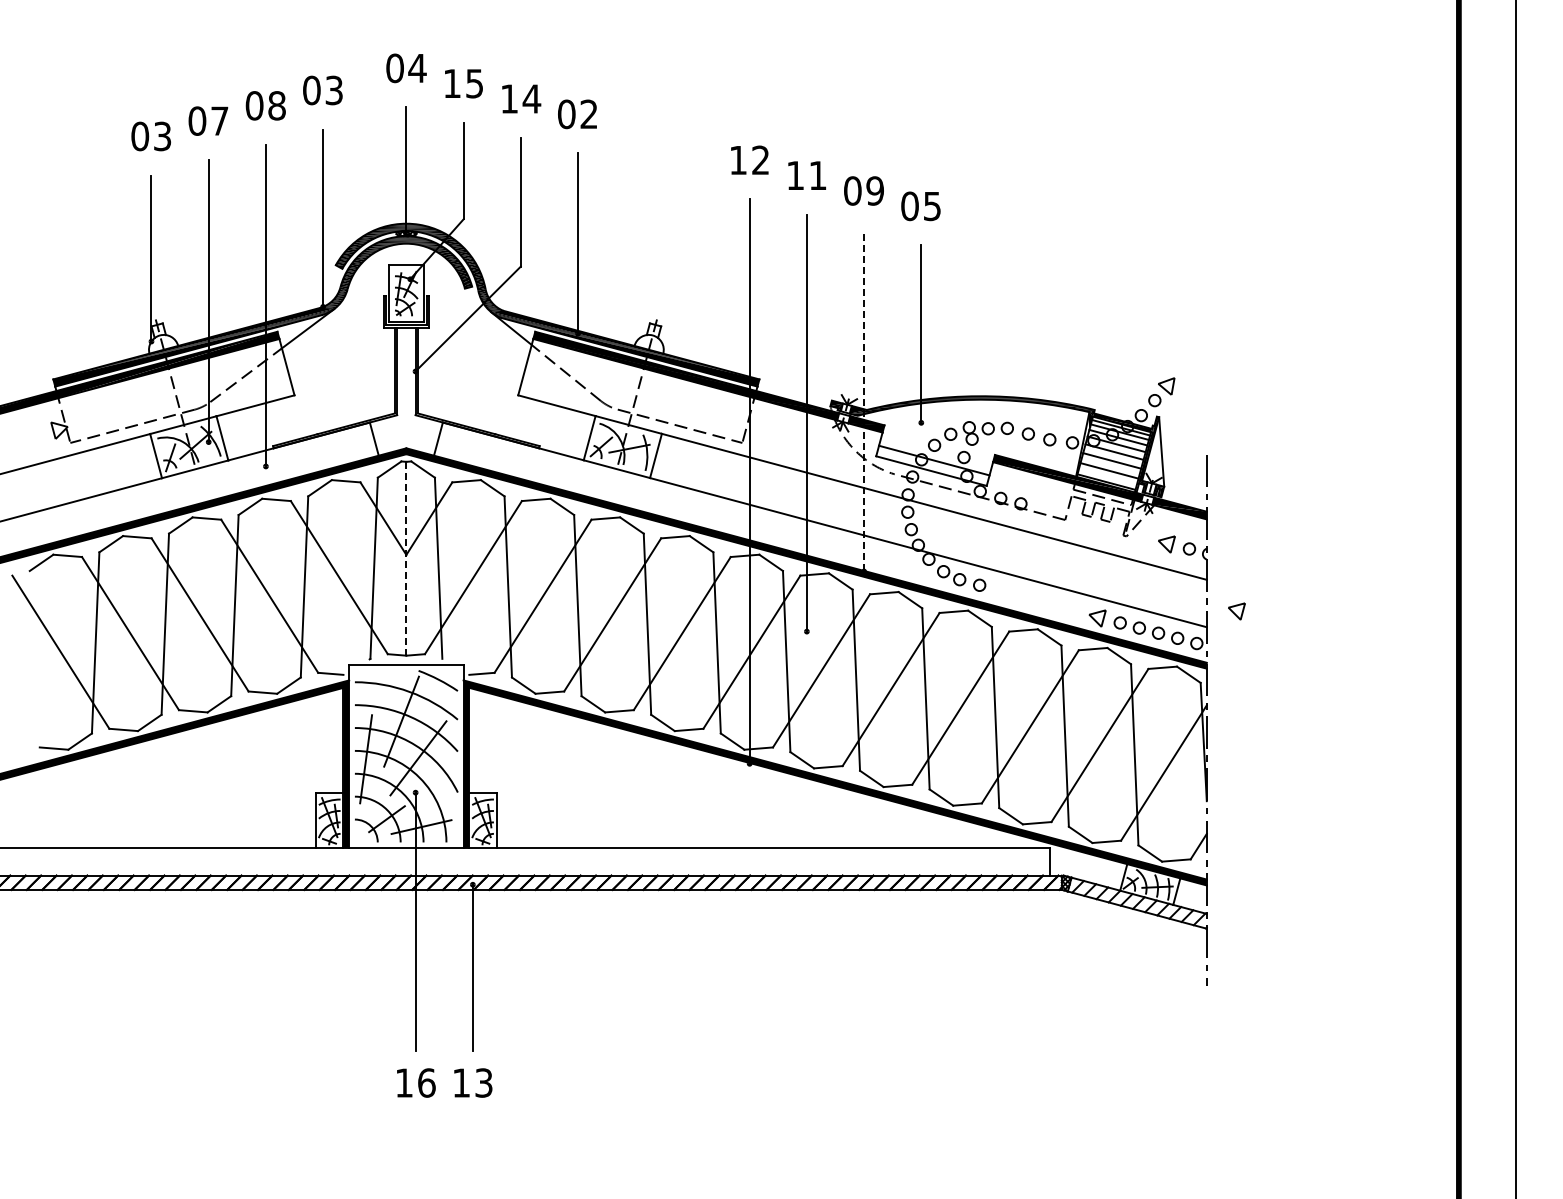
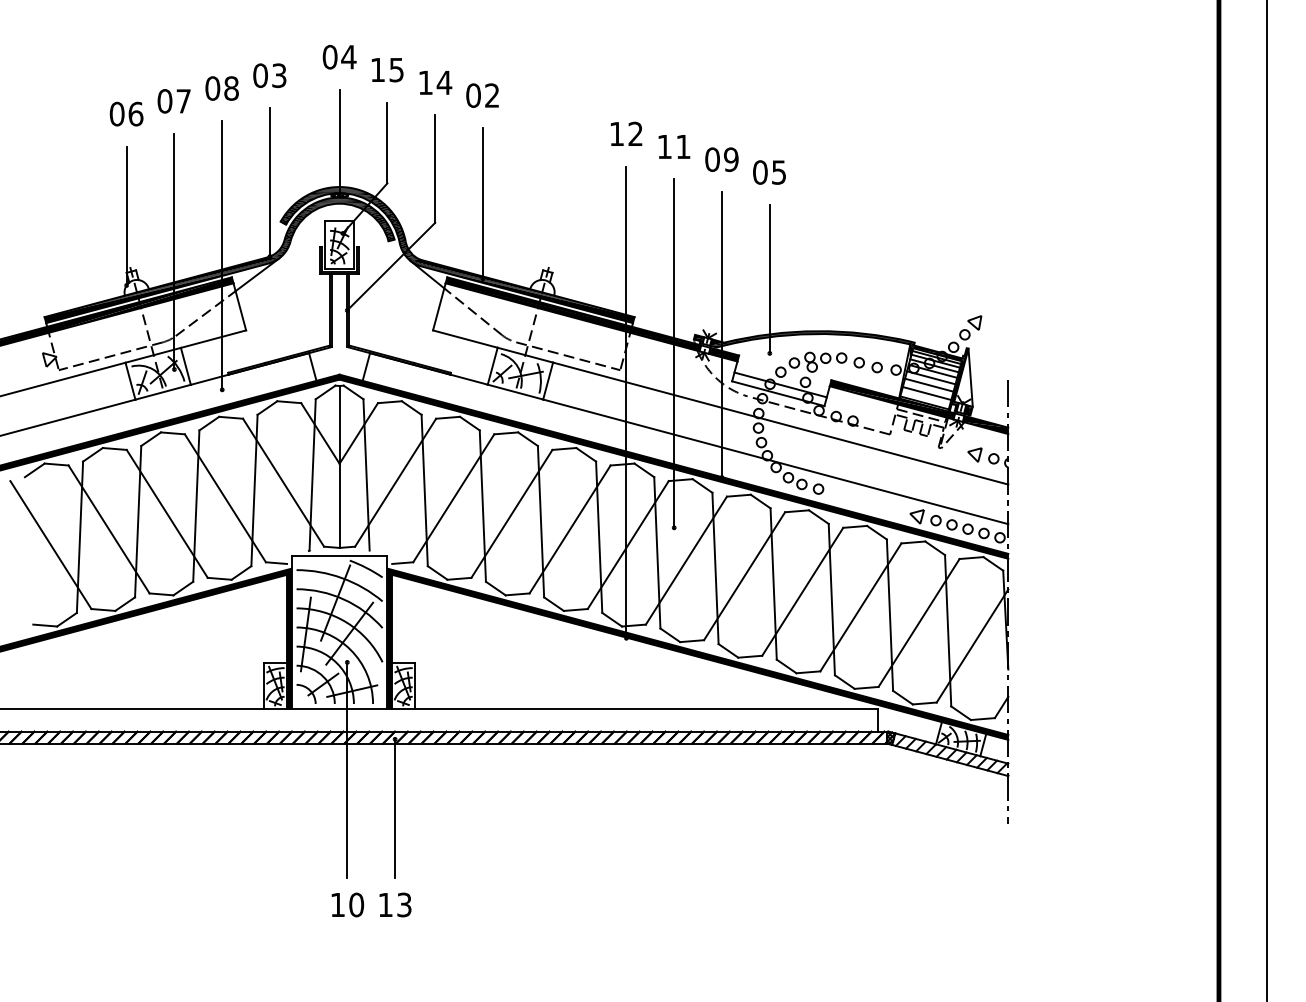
text: (162, 136) -> (135, 114), 03 -> 06
line: (864, 400) -> (722, 334), dashed -> solid
line: (406, 558) -> (339, 466), dashed -> solid
part: (1236, 611) -> (1033, 511), removed
text: (426, 1082) -> (356, 904), 16 -> 10

